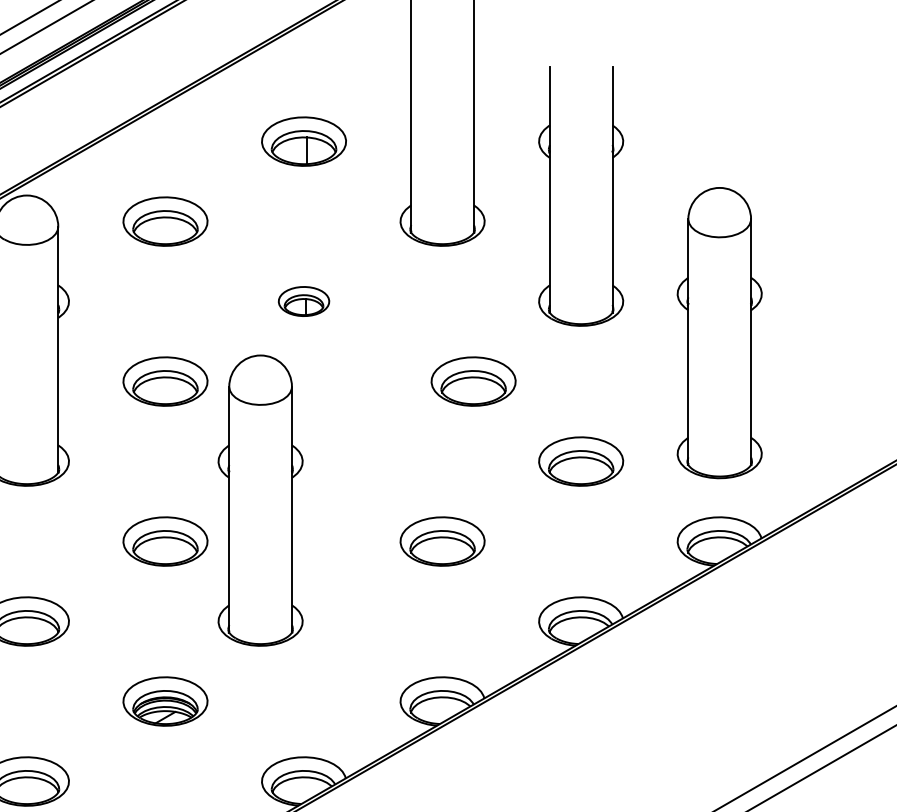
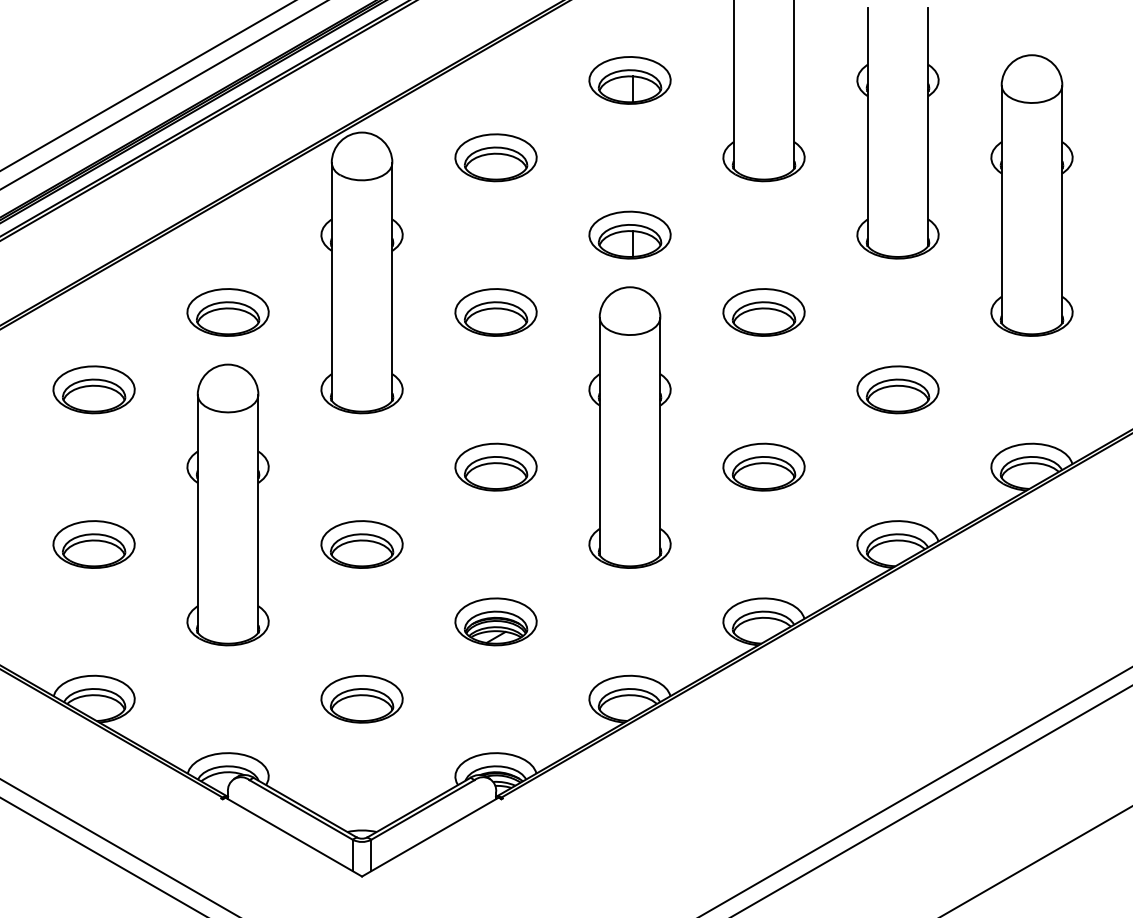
part: (303, 300) -> (629, 234), size x1.67
part: (719, 332) -> (1031, 195), moved
part: (473, 381) -> (763, 312), moved
part: (260, 500) -> (629, 427), moved

